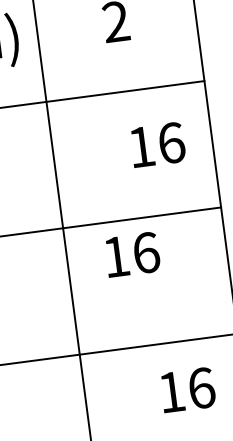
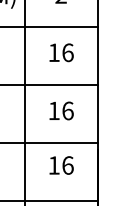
text: (157, 144) -> (61, 52), moved
text: (132, 253) -> (61, 110), moved
text: (187, 390) -> (61, 165), moved

